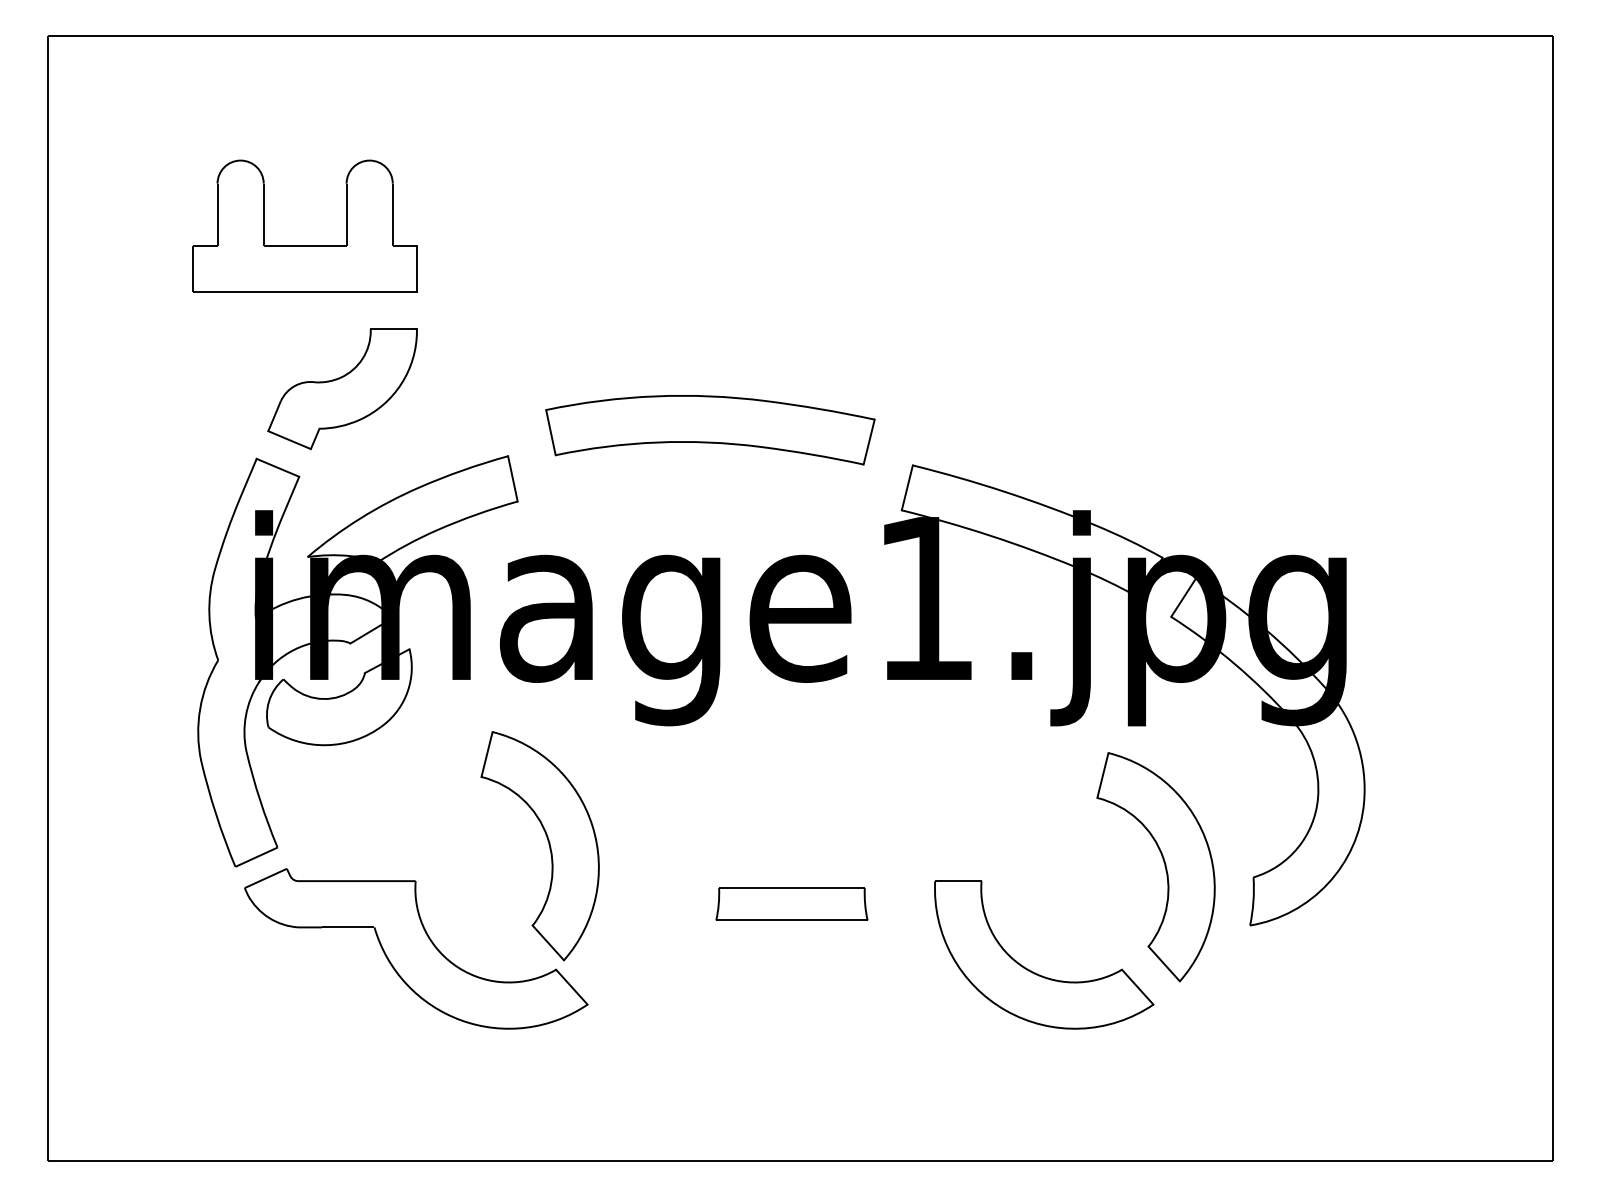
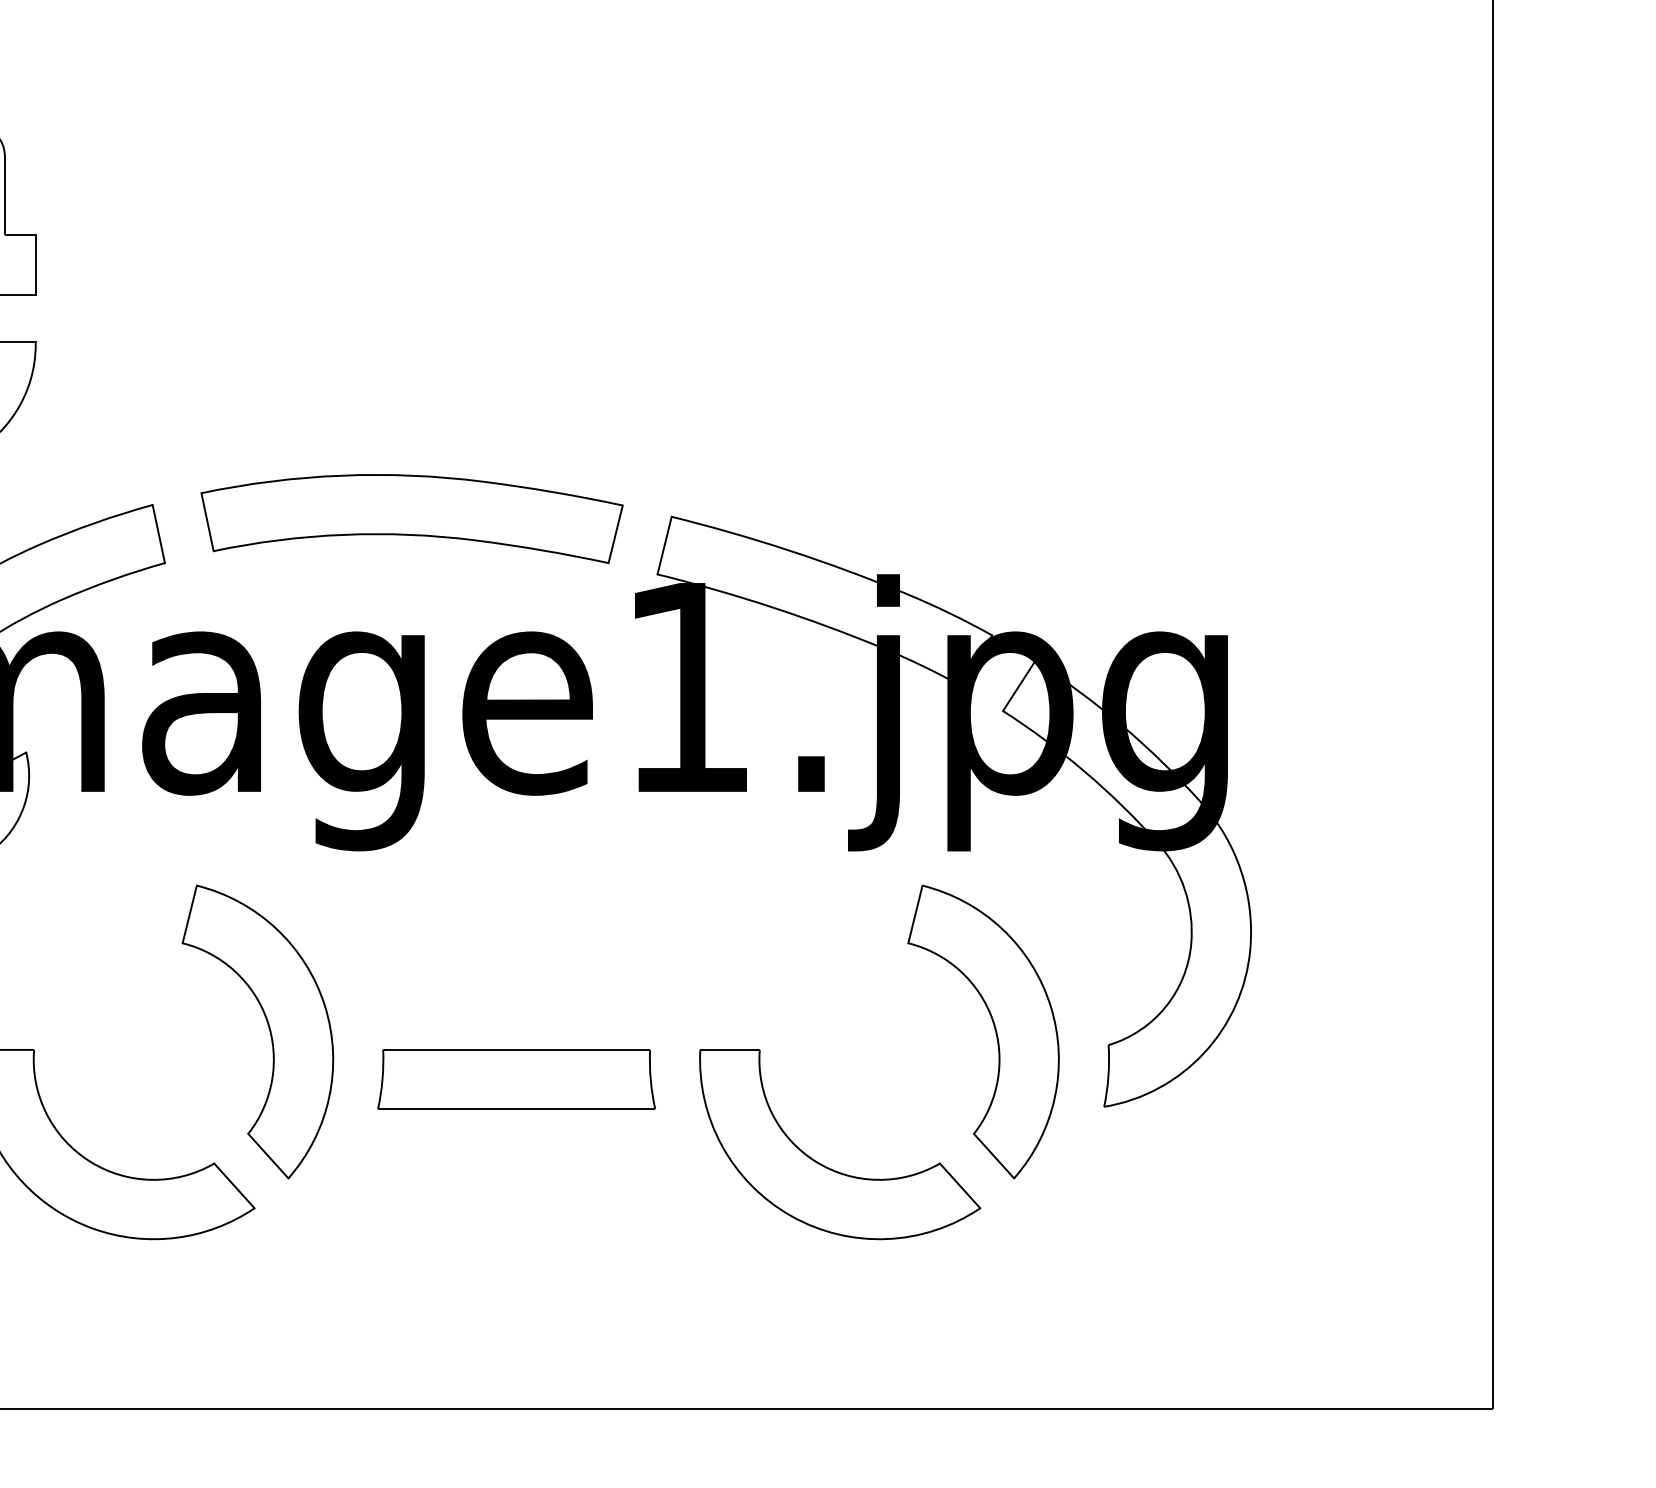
part: (710, 430) -> (412, 519), moved
part: (548, 844) -> (268, 1029), moved
part: (791, 903) -> (516, 1078), size x1.43

